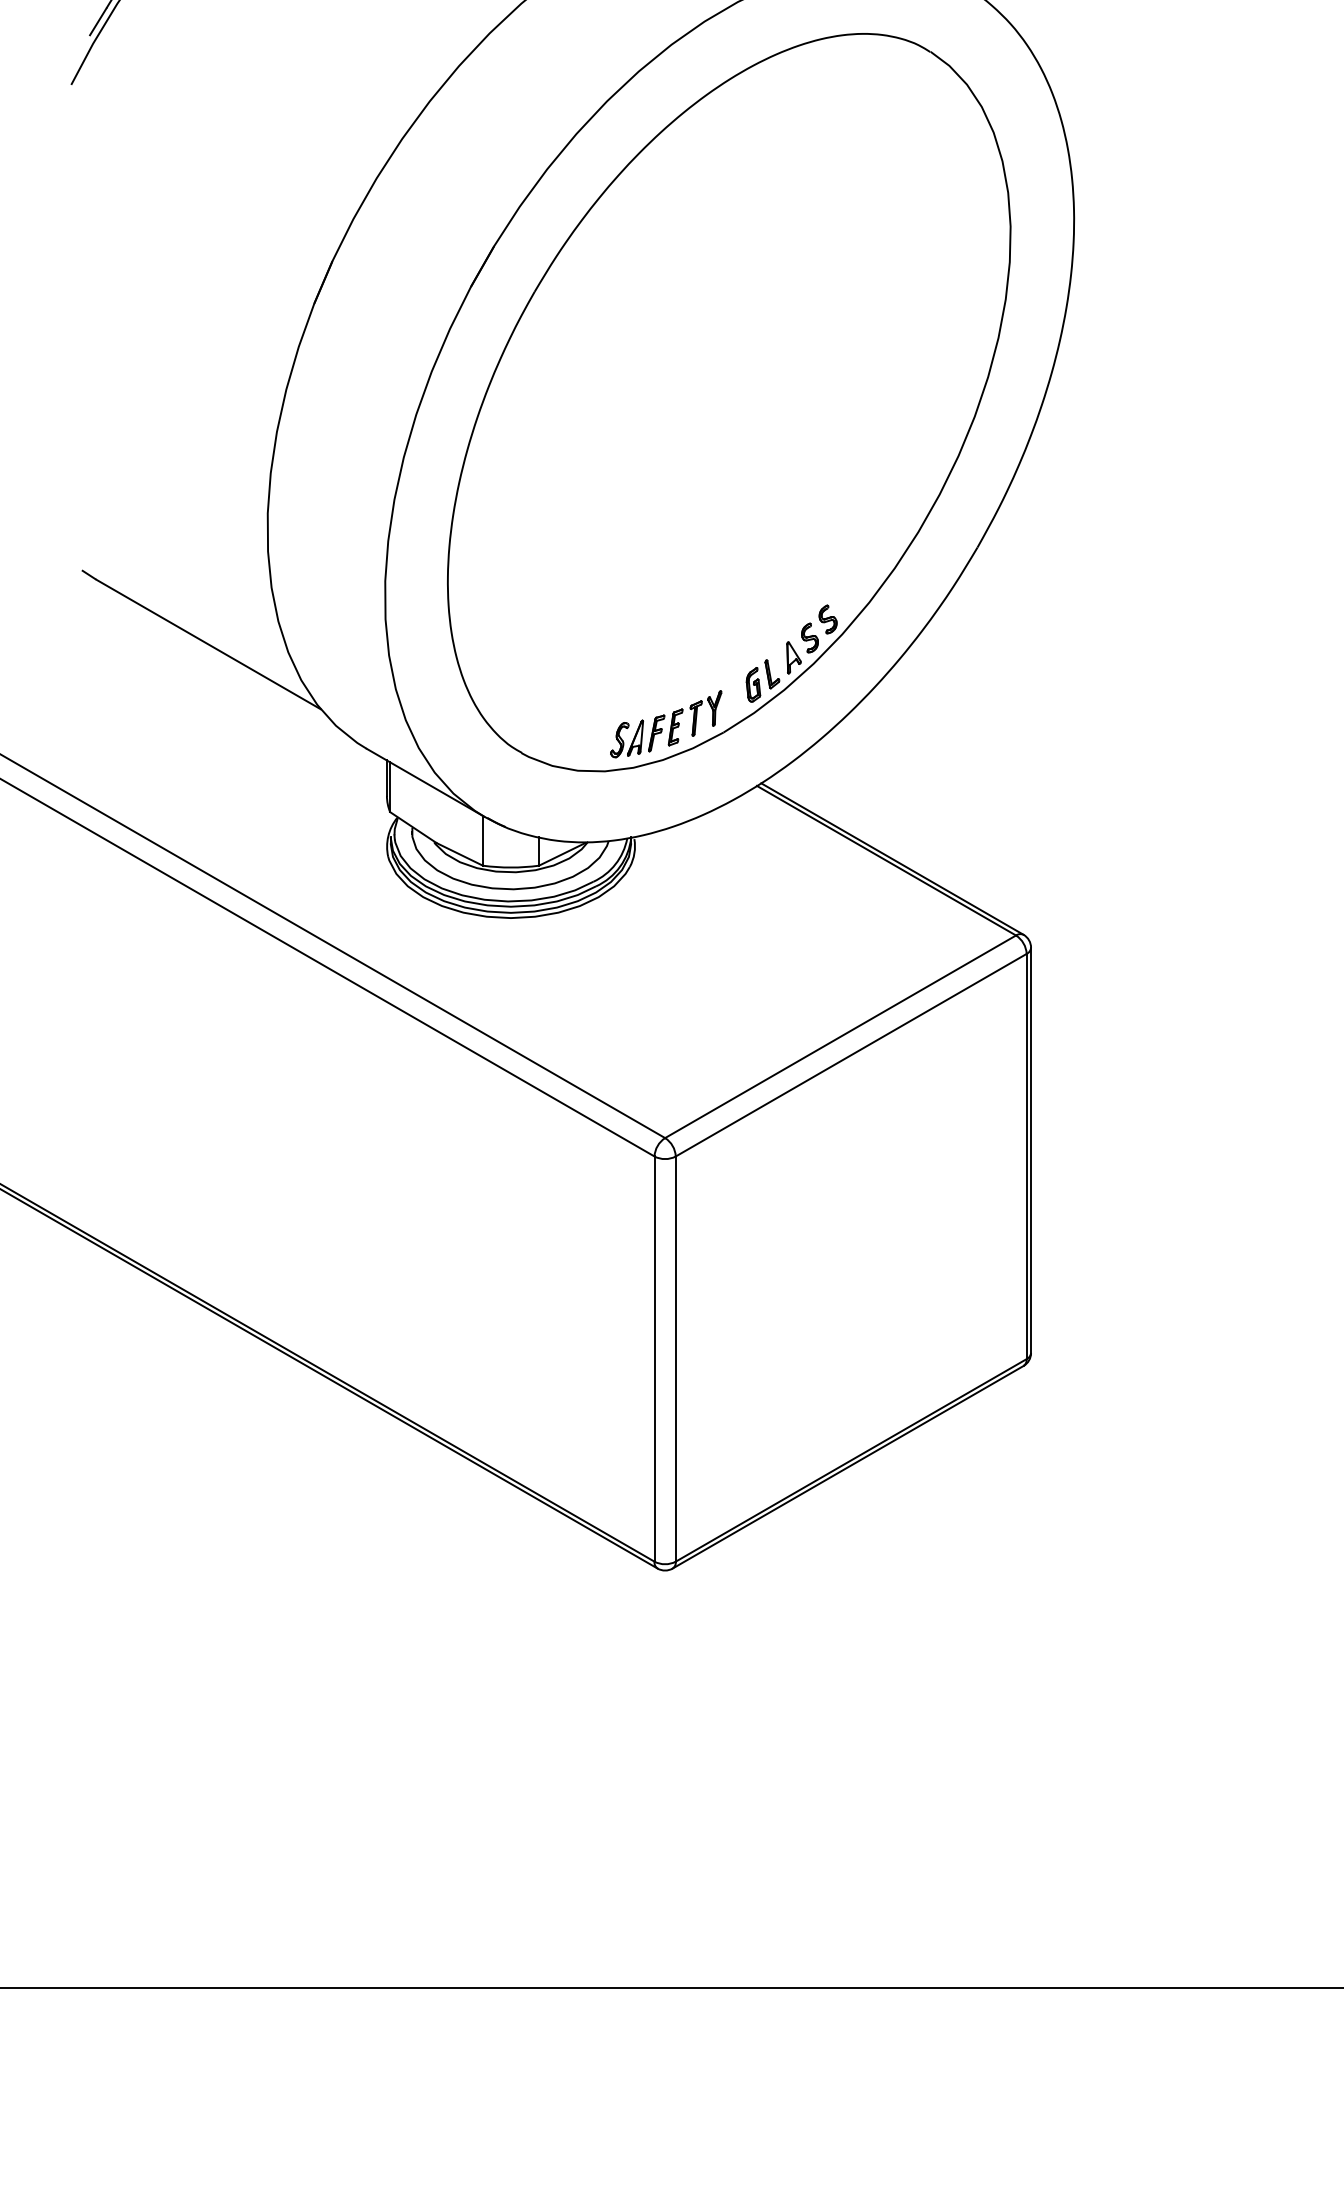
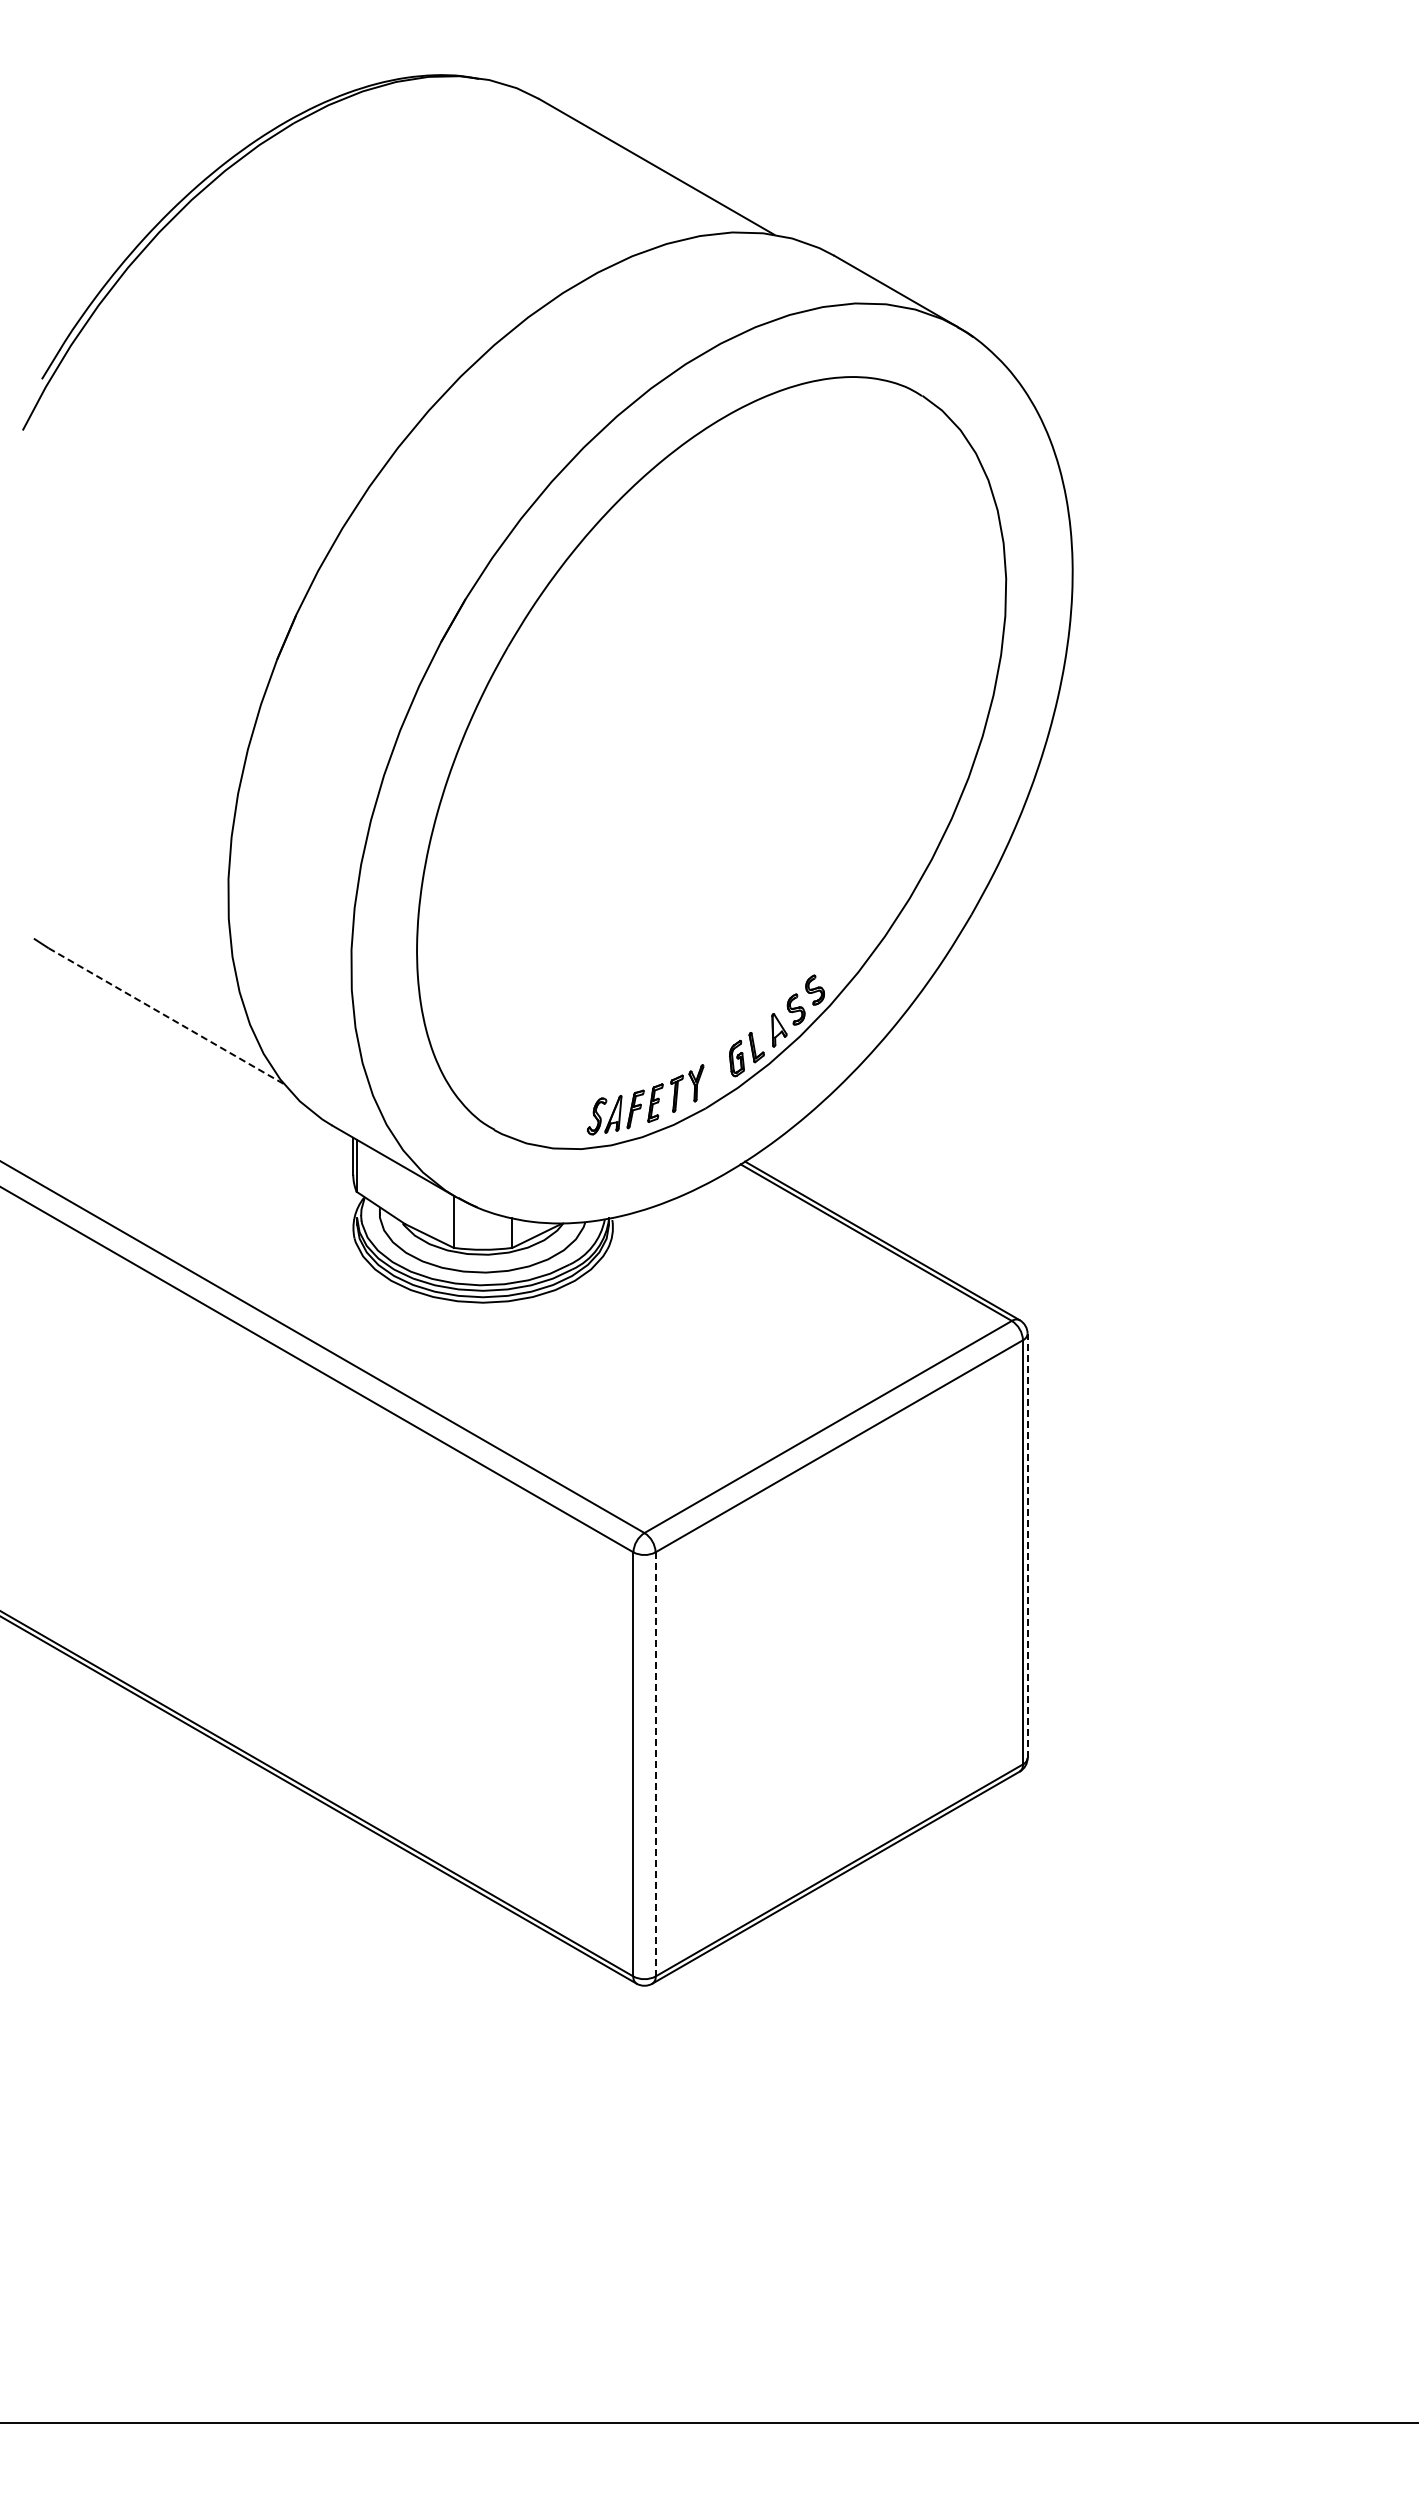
line: (208, 644) -> (166, 1016), solid -> dashed
line: (1030, 1149) -> (1027, 1545), solid -> dashed
line: (675, 1359) -> (655, 1764), solid -> dashed

